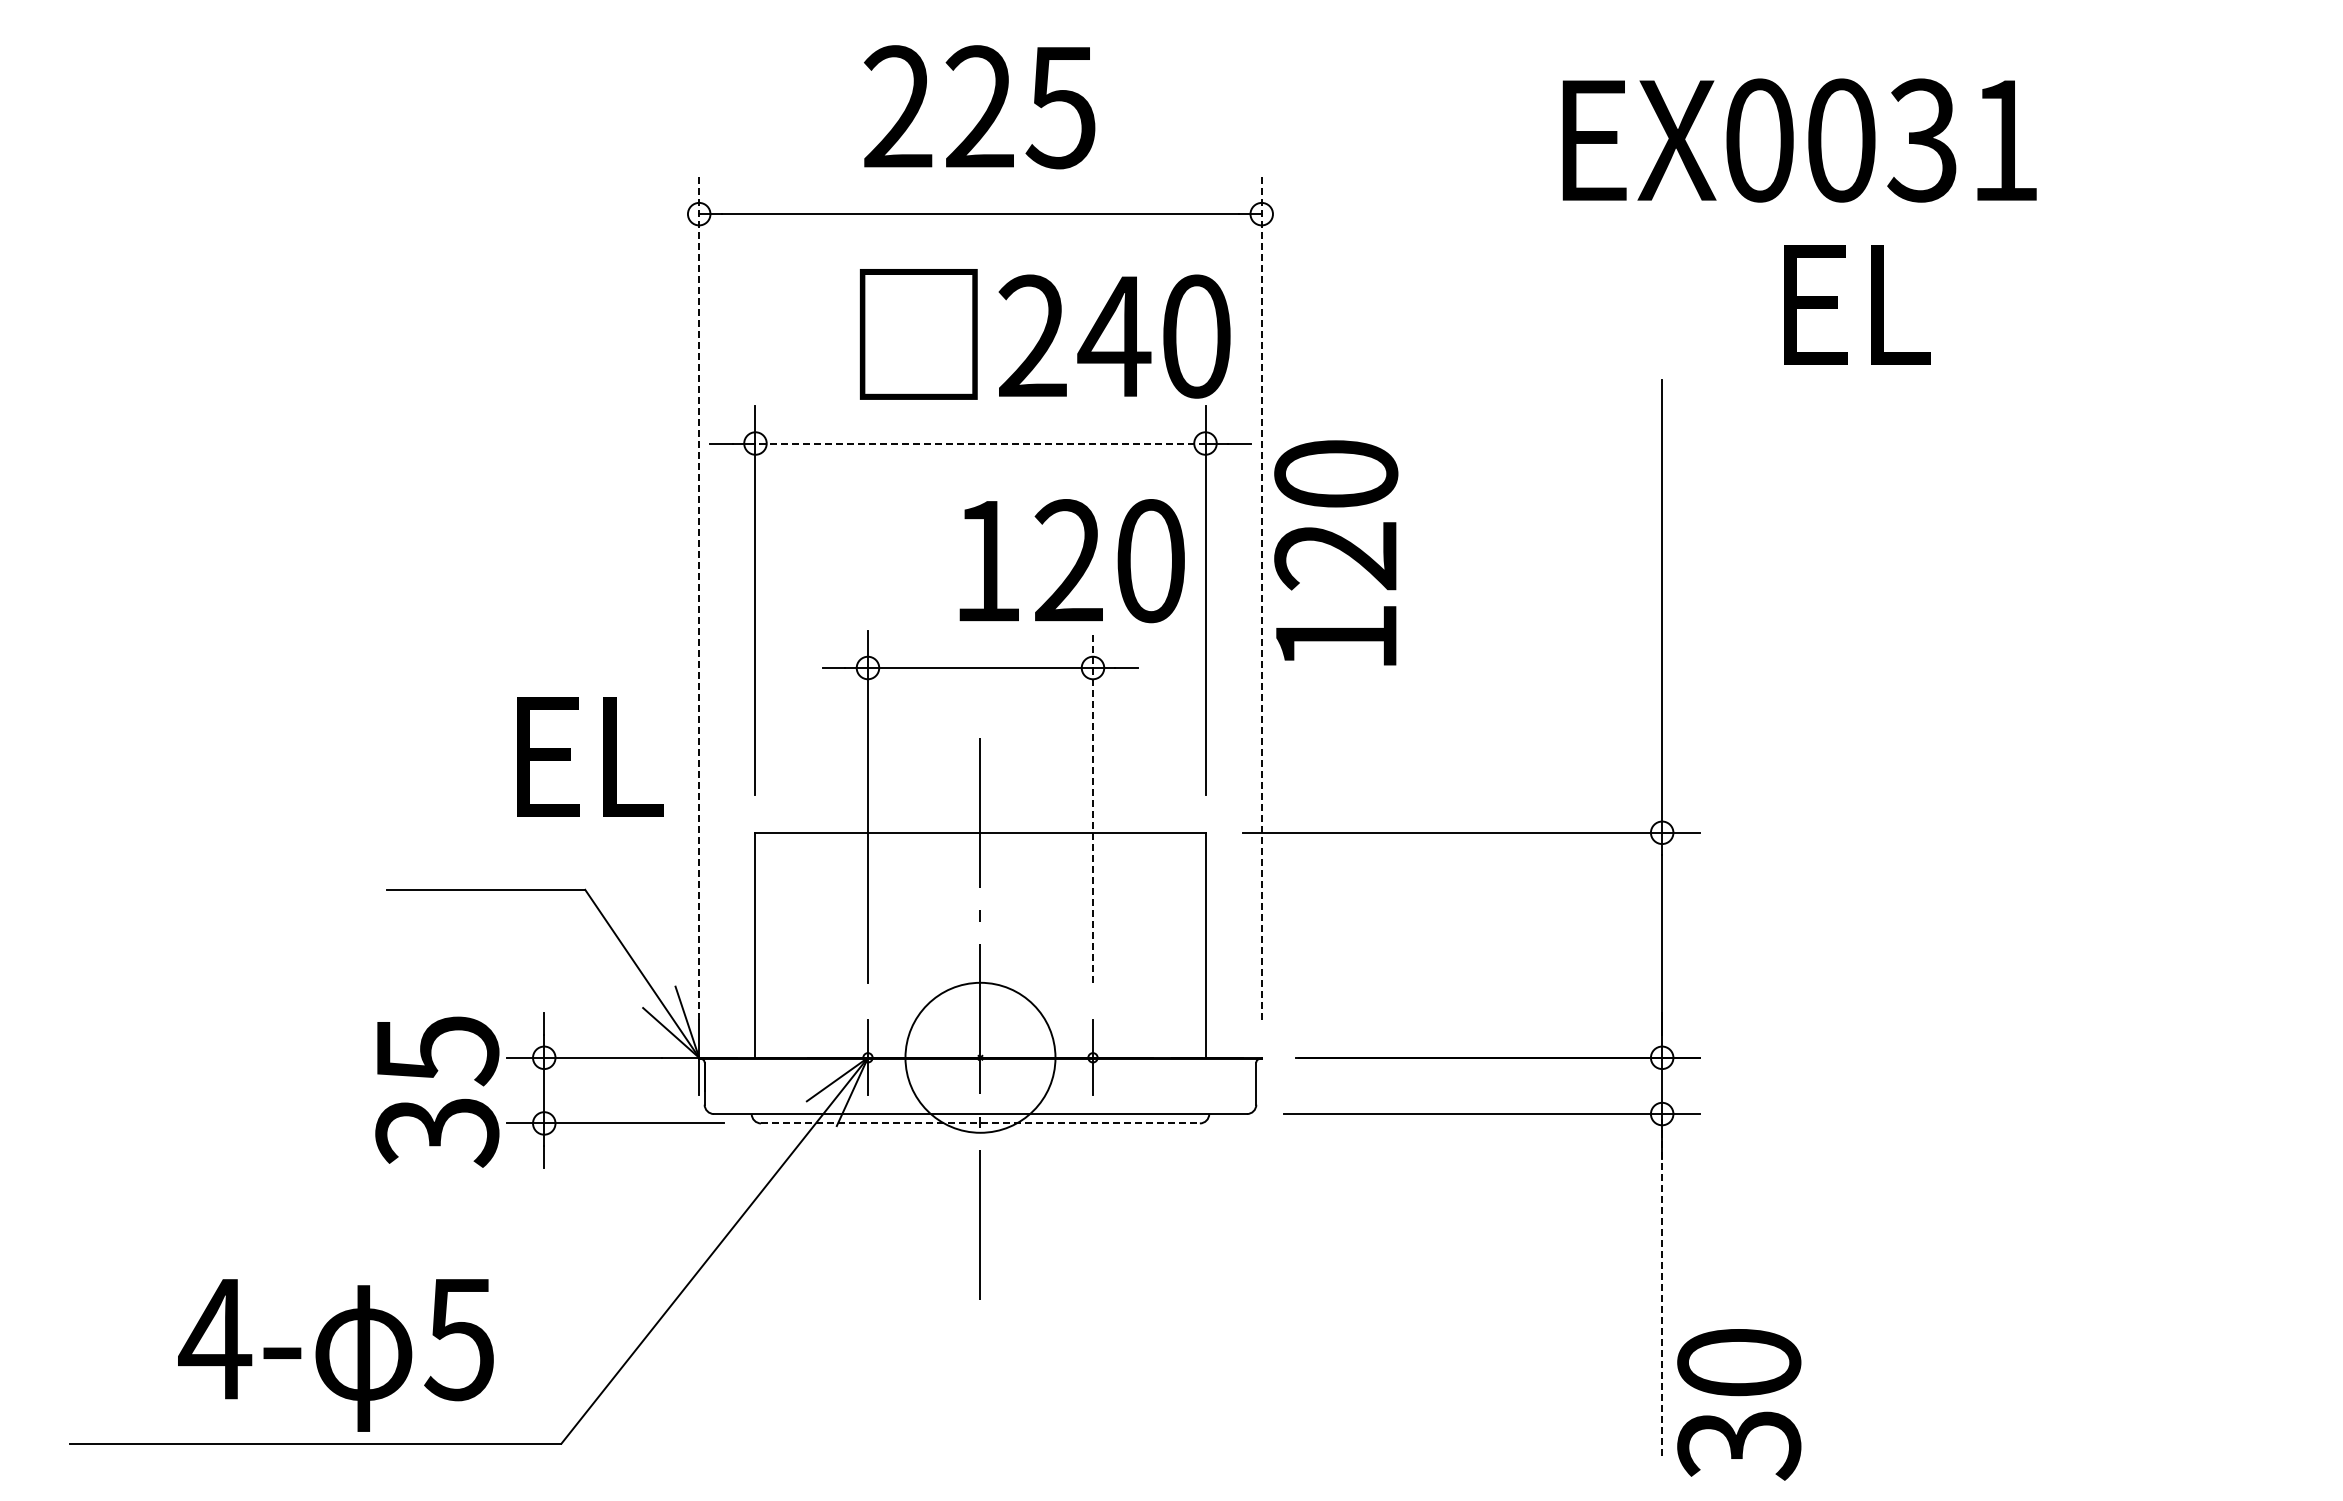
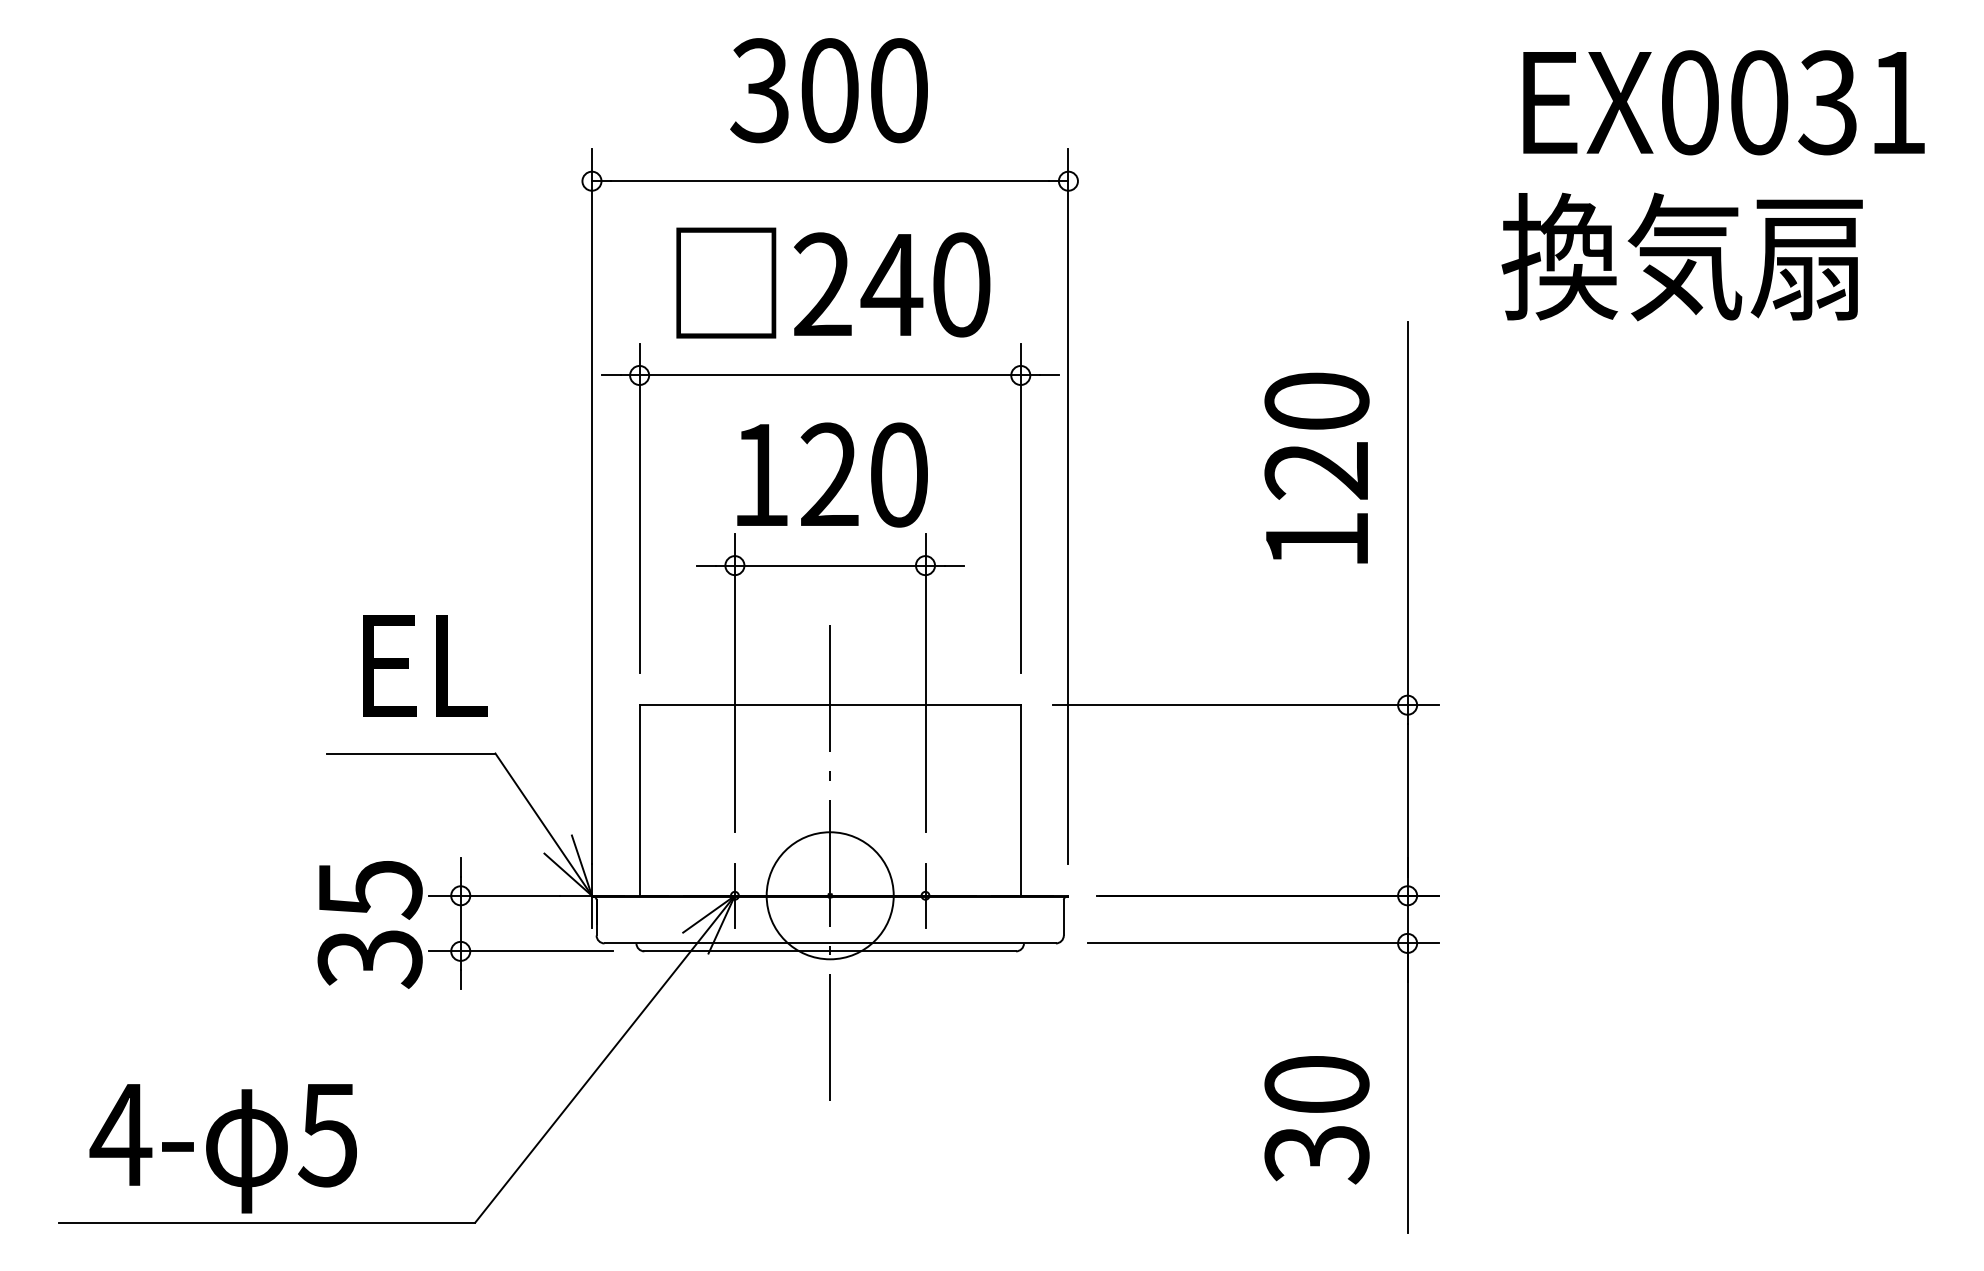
text: (978, 107) -> (828, 90), 225 -> 300
text: (1799, 140) -> (1723, 102), moved
text: (1986, 303) -> (1682, 256), EL -> 換気扇
text: (1045, 334) -> (833, 283), moved
line: (979, 443) -> (829, 375), dashed -> solid
text: (1336, 552) -> (1317, 467), moved
text: (1071, 561) -> (831, 475), moved
line: (699, 598) -> (592, 506), dashed -> solid
line: (1261, 598) -> (1068, 506), dashed -> solid
text: (590, 756) -> (425, 665), moved
line: (1092, 806) -> (925, 682), dashed -> solid
line: (980, 1123) -> (830, 951), dashed -> solid
line: (1662, 1284) -> (1407, 1087), dashed -> solid
text: (335, 1355) -> (222, 1148), moved
text: (1739, 1404) -> (1317, 1119), moved

